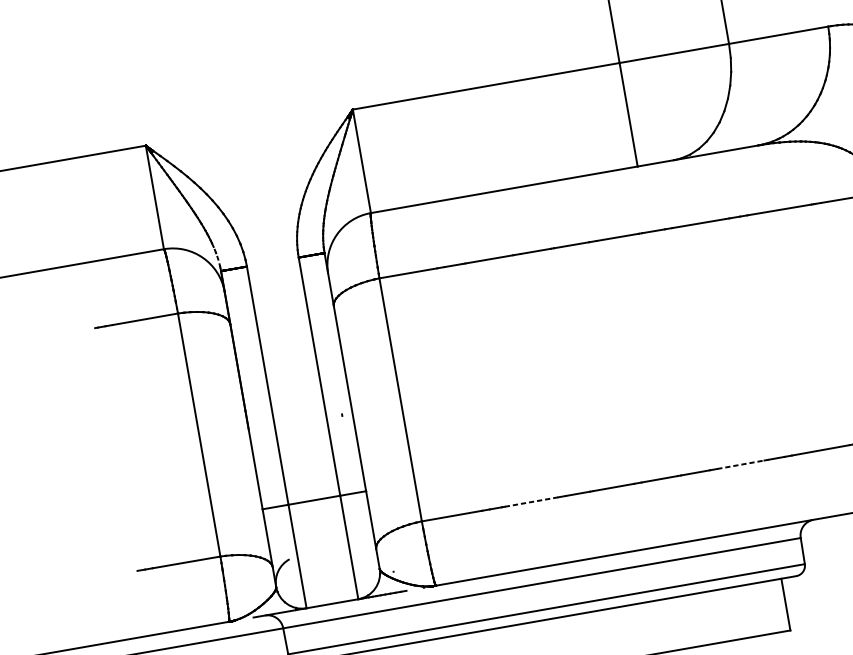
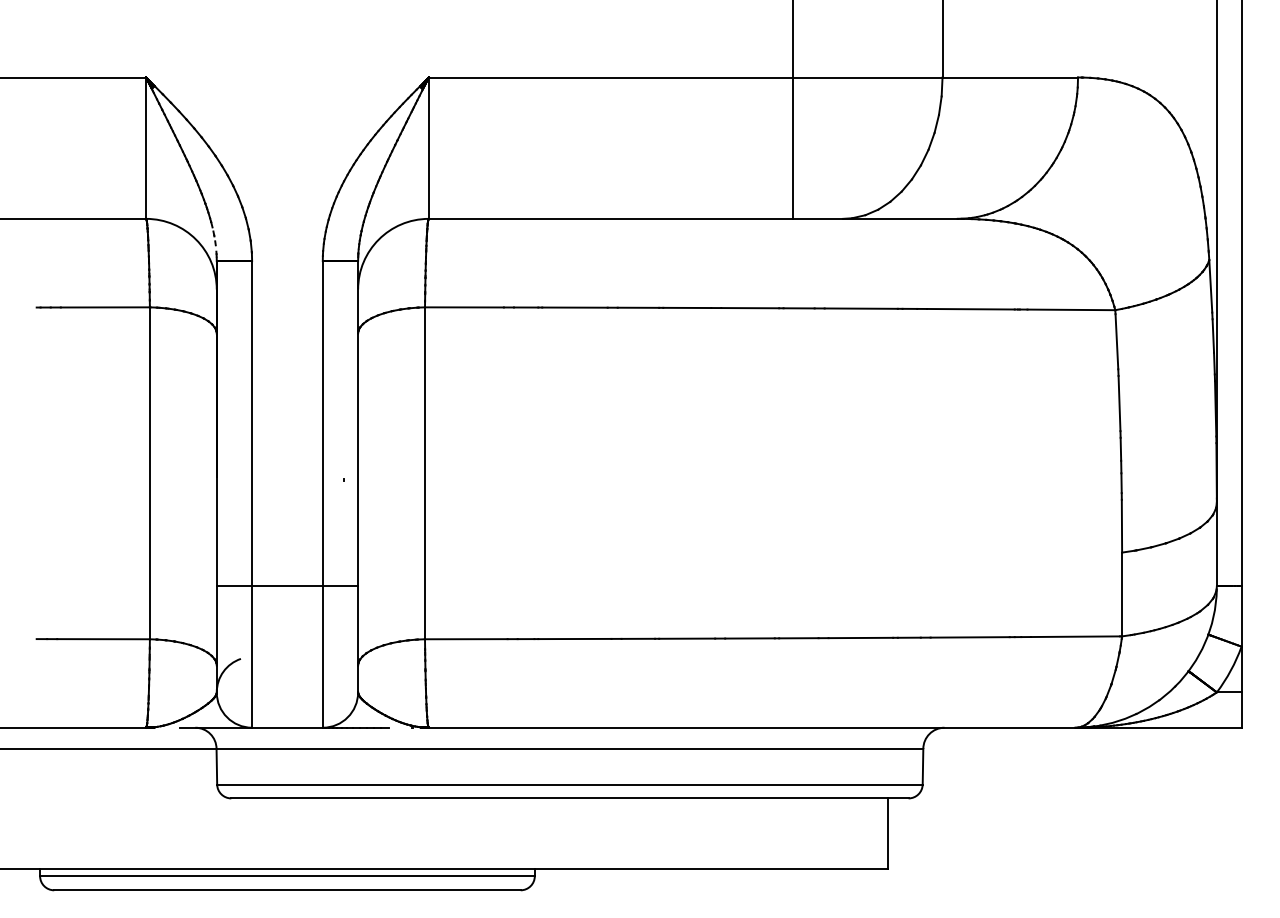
line: (741, 464) -> (861, 637), dashed -> solid
line: (531, 502) -> (574, 639), dashed -> solid

